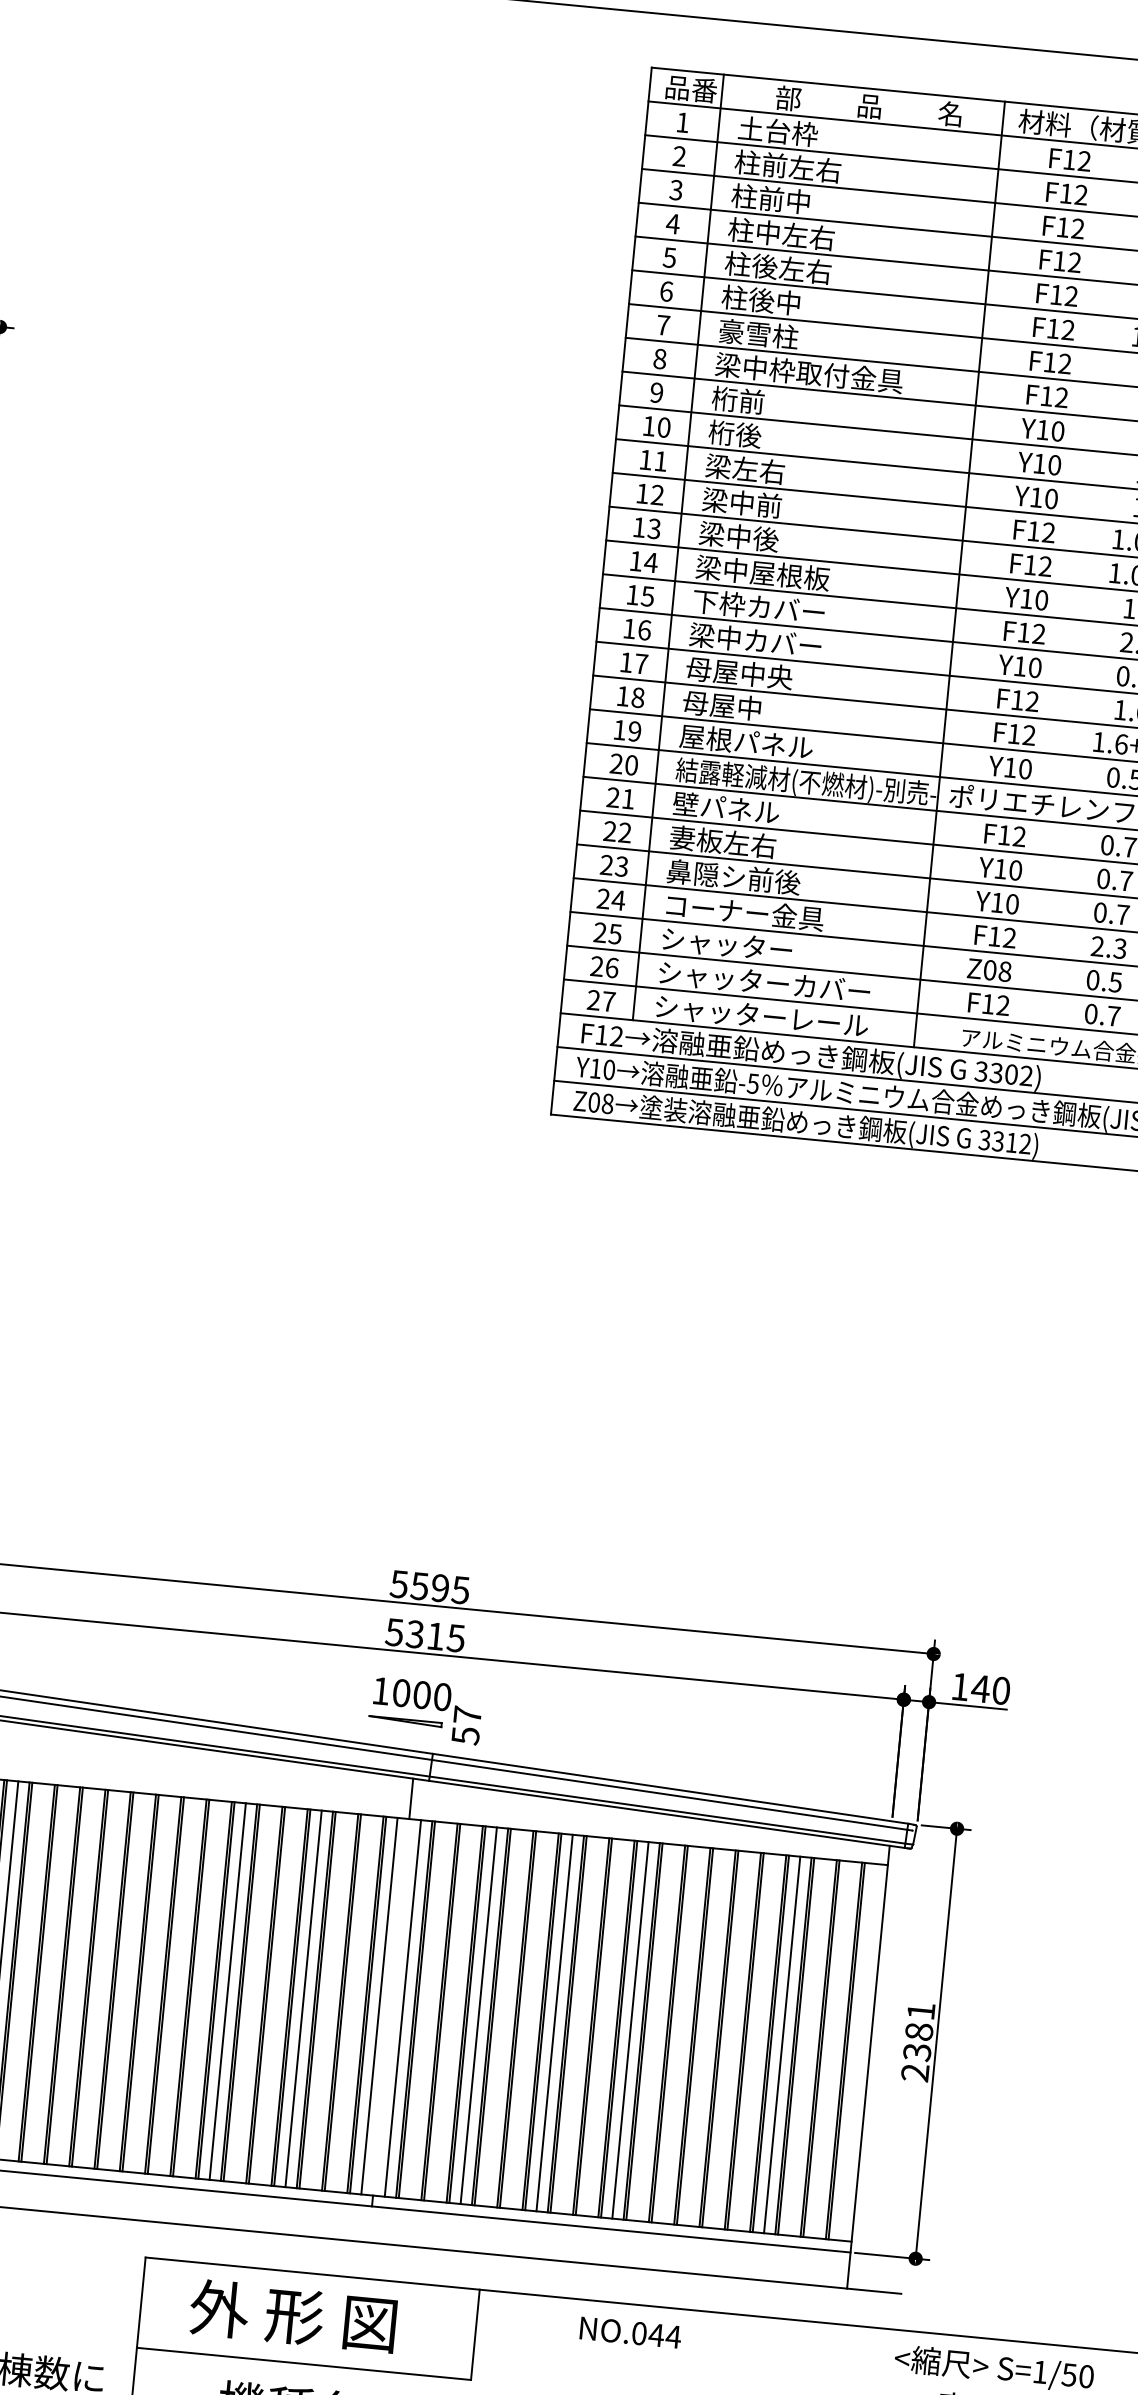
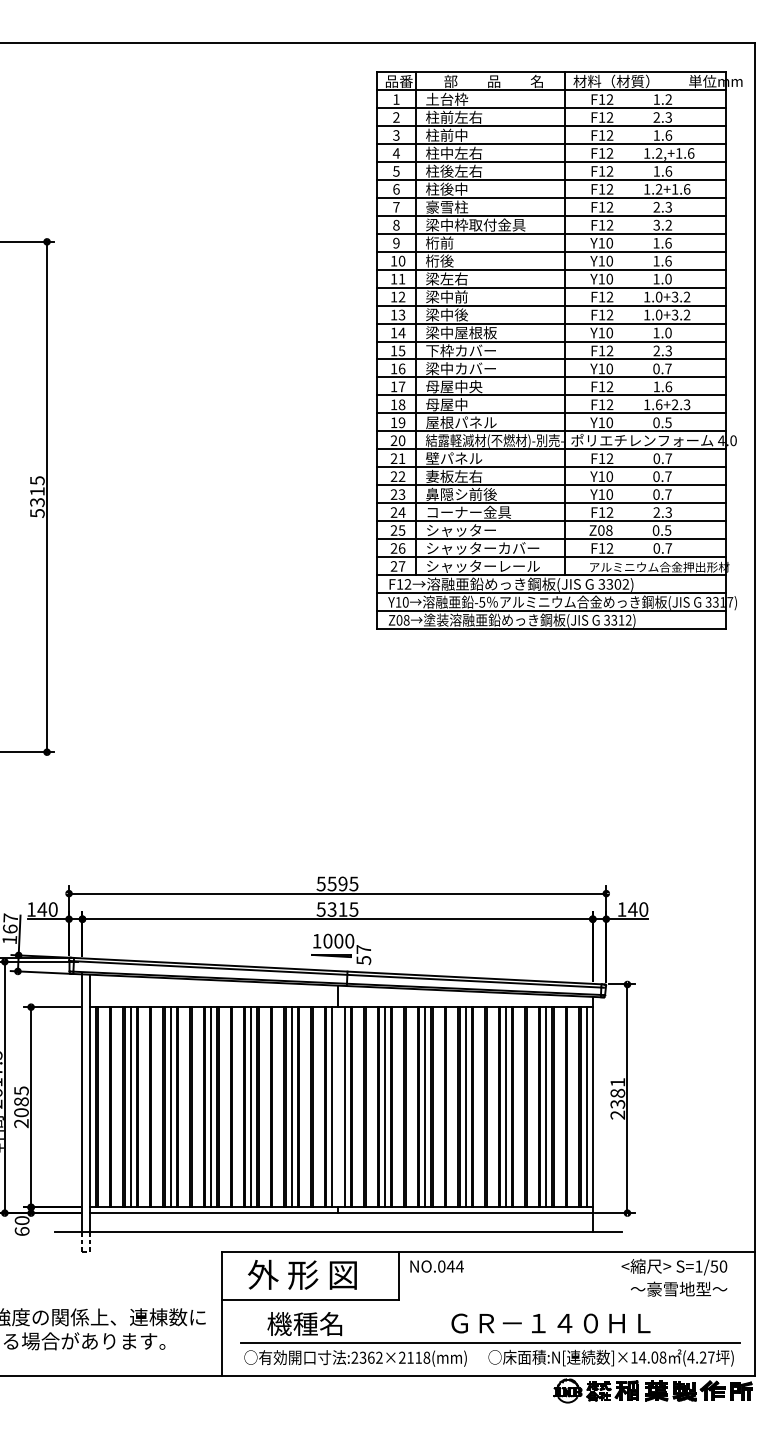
line: (75, 1977) -> (170, 1107), added
line: (152, 1984) -> (211, 1107), added
line: (705, 2038) -> (505, 1107), added
line: (857, 2052) -> (586, 1107), added
text: (629, 2332) -> (436, 1266), moved

